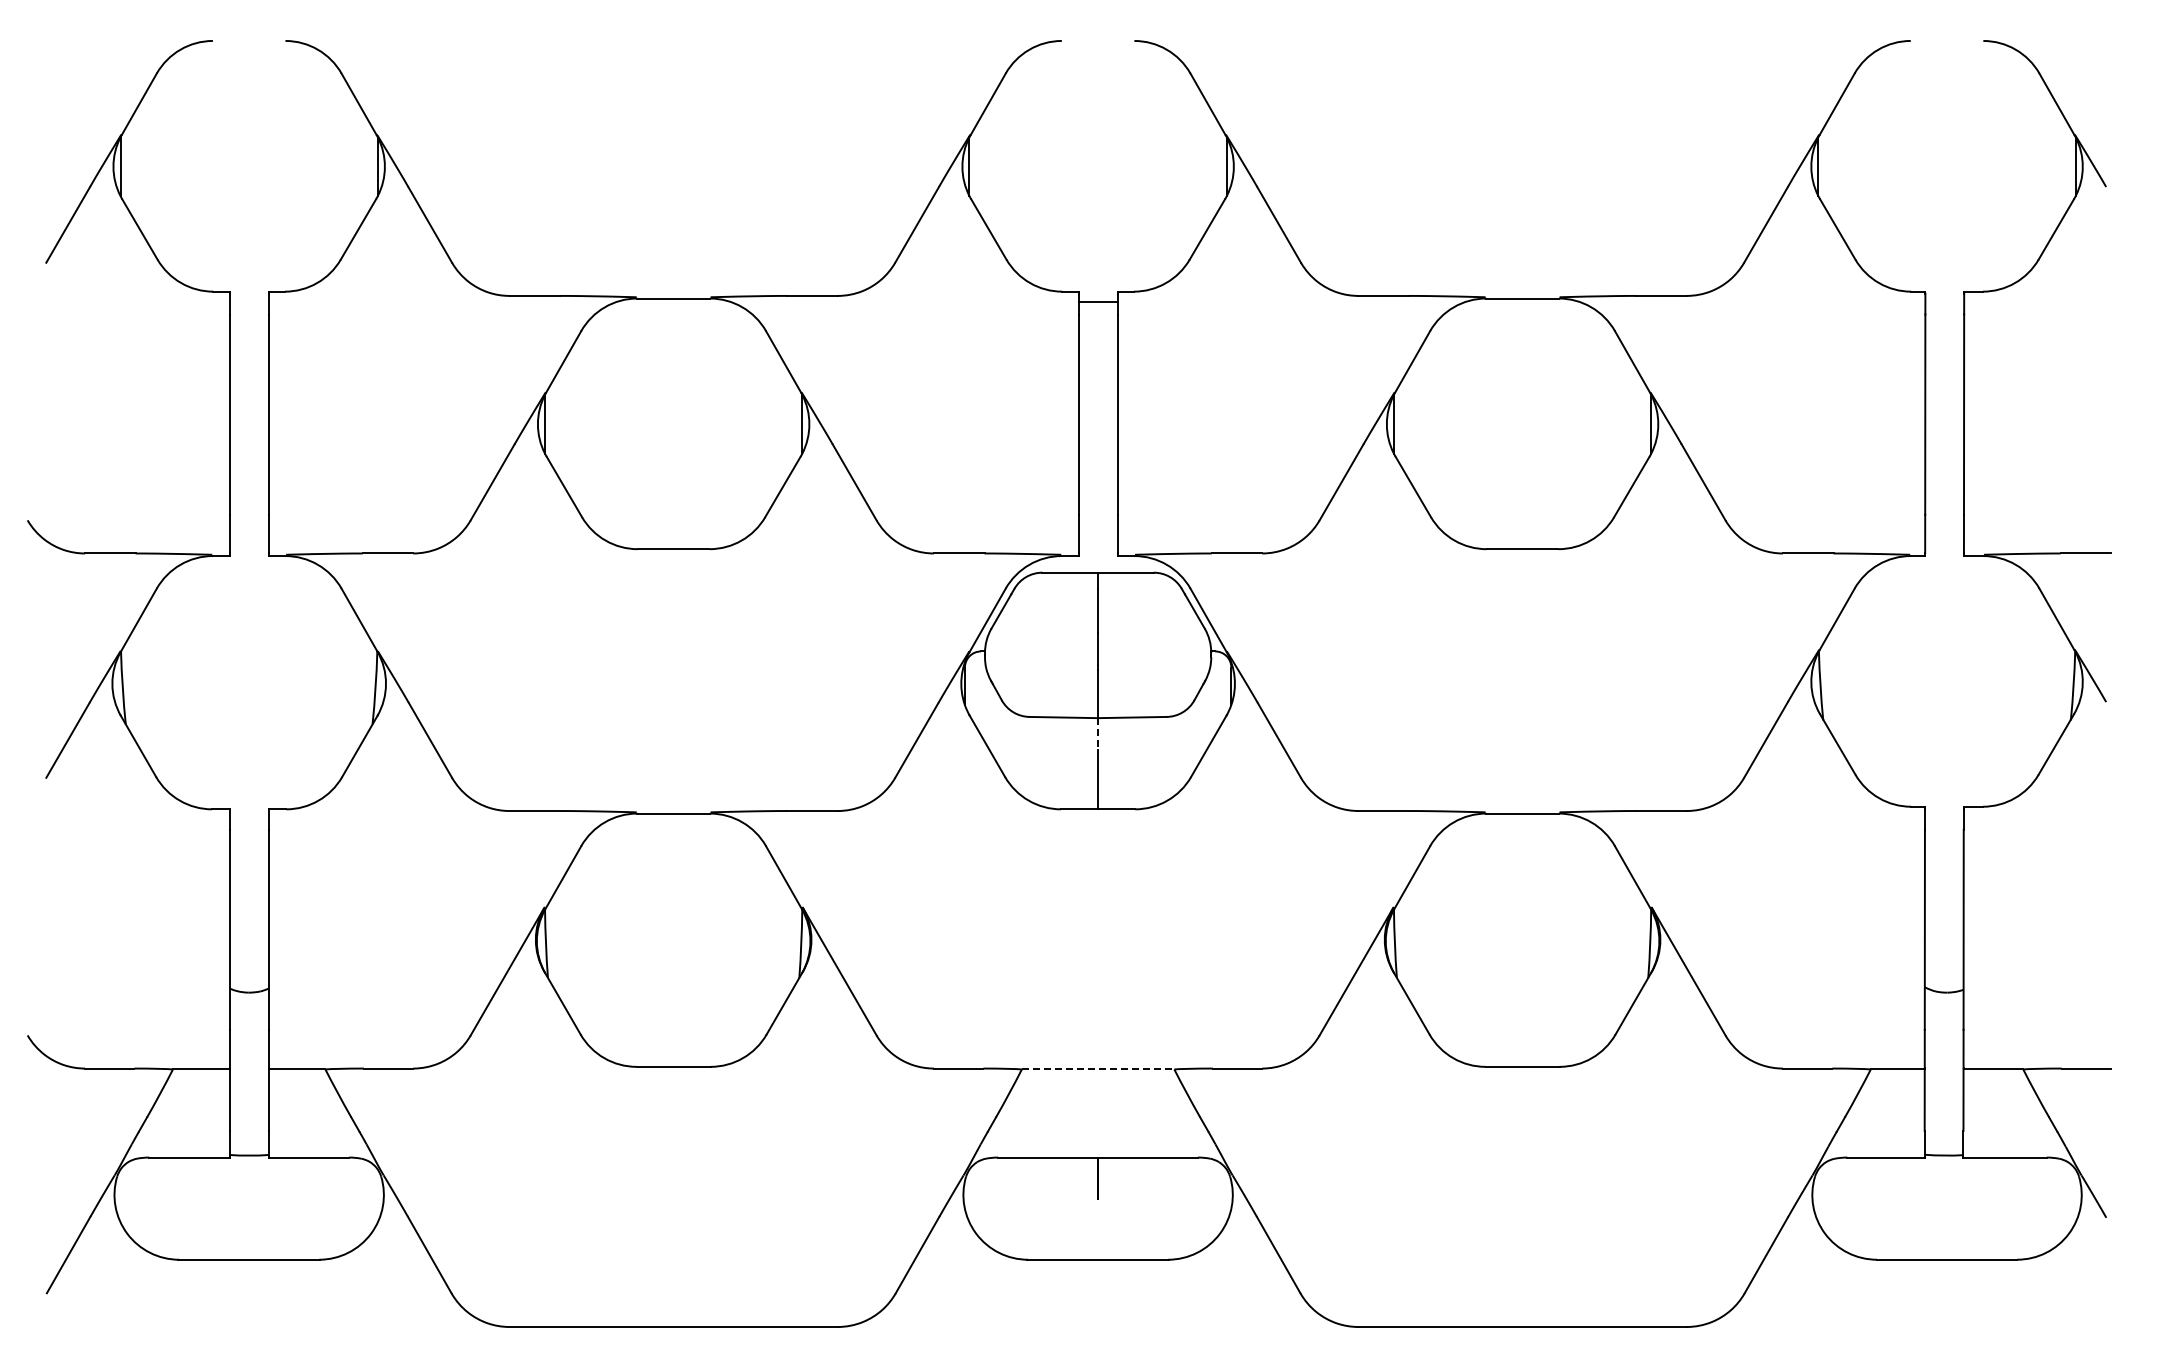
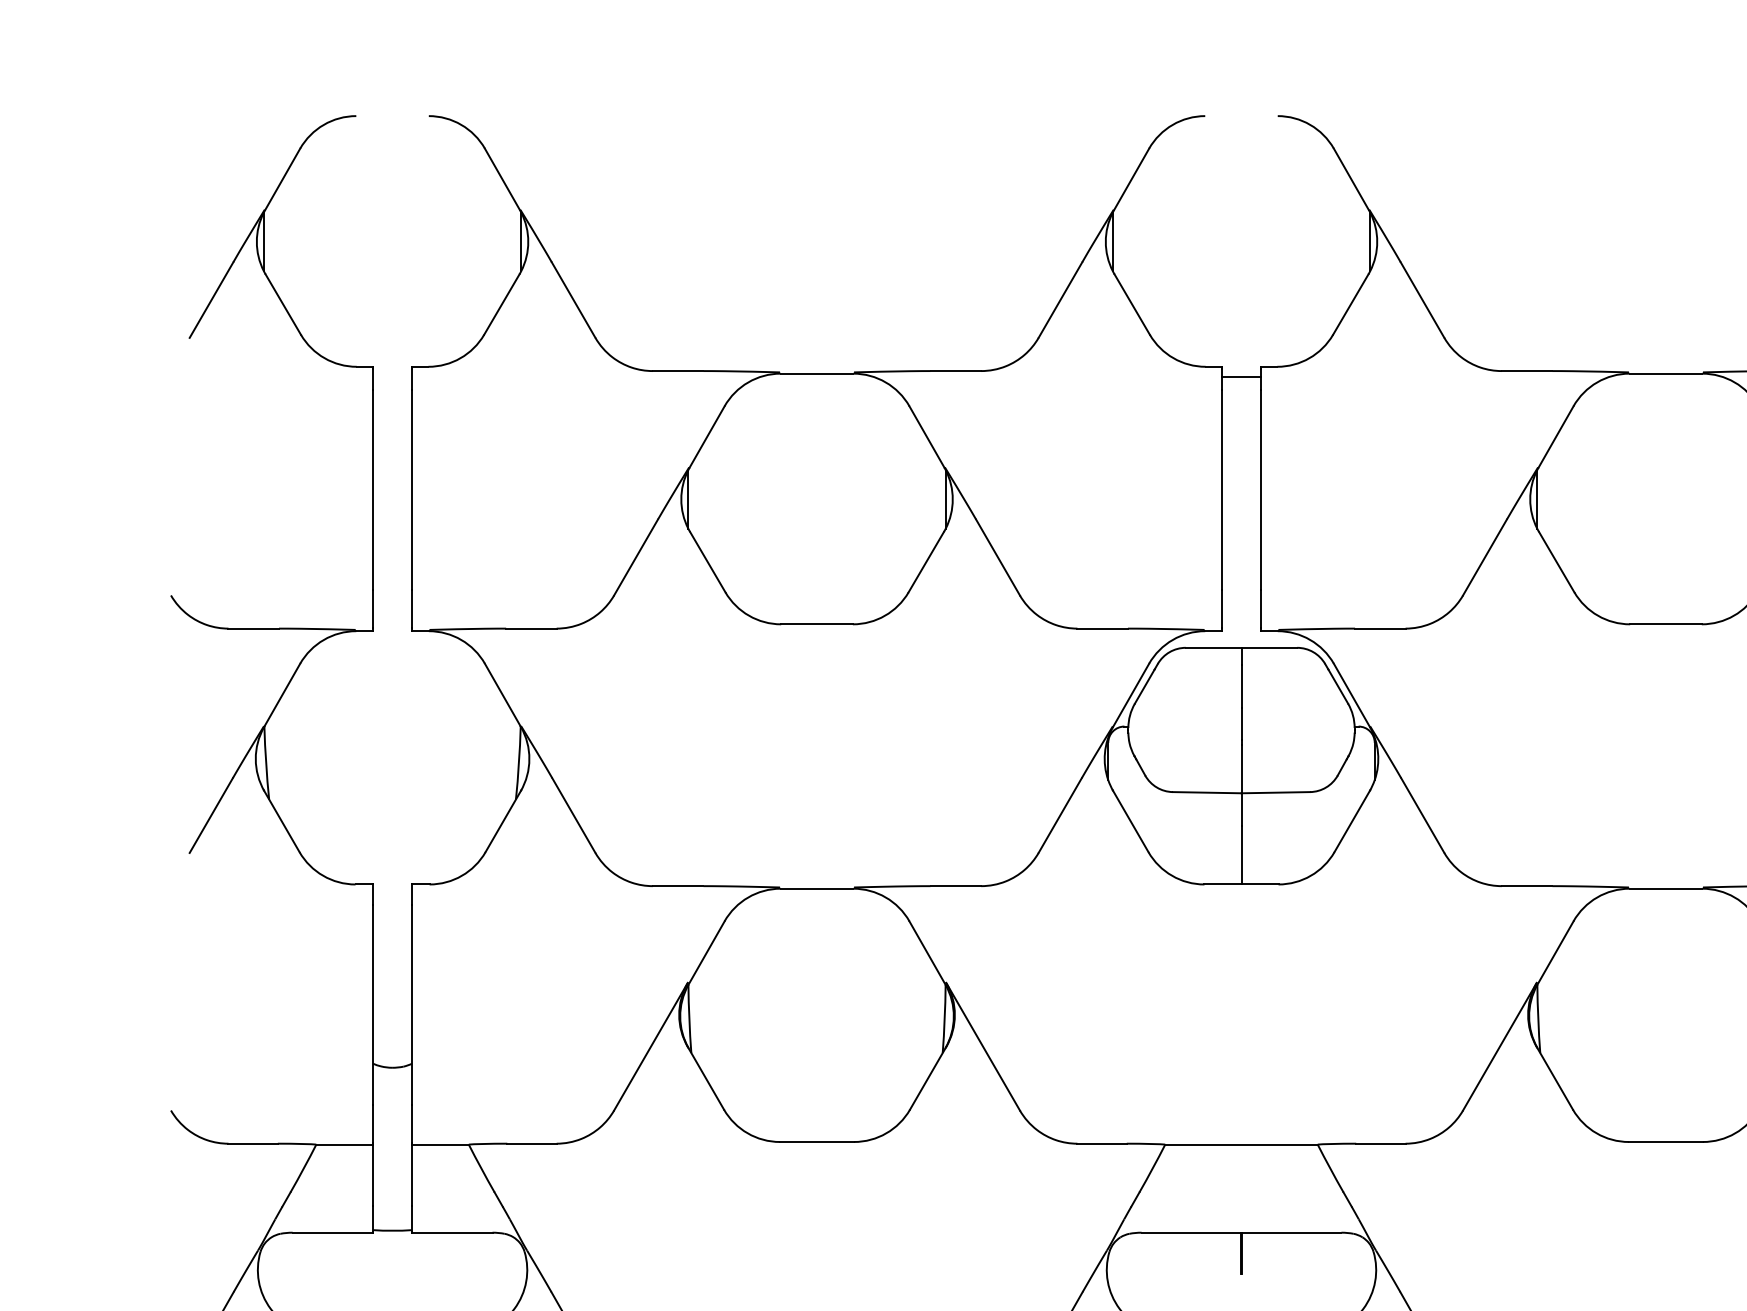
line: (1098, 734) -> (1241, 809), dashed -> solid
line: (1098, 1069) -> (1241, 1144), dashed -> solid

